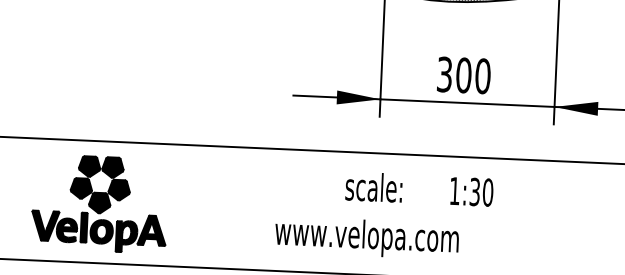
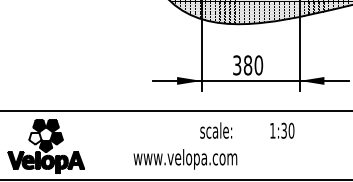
text: (462, 75) -> (247, 65), 300 -> 380
text: (374, 187) -> (216, 130), moved
fill: (81, 188) -> (35, 138), removed
text: (472, 191) -> (282, 130), moved
text: (367, 238) -> (185, 159), moved

